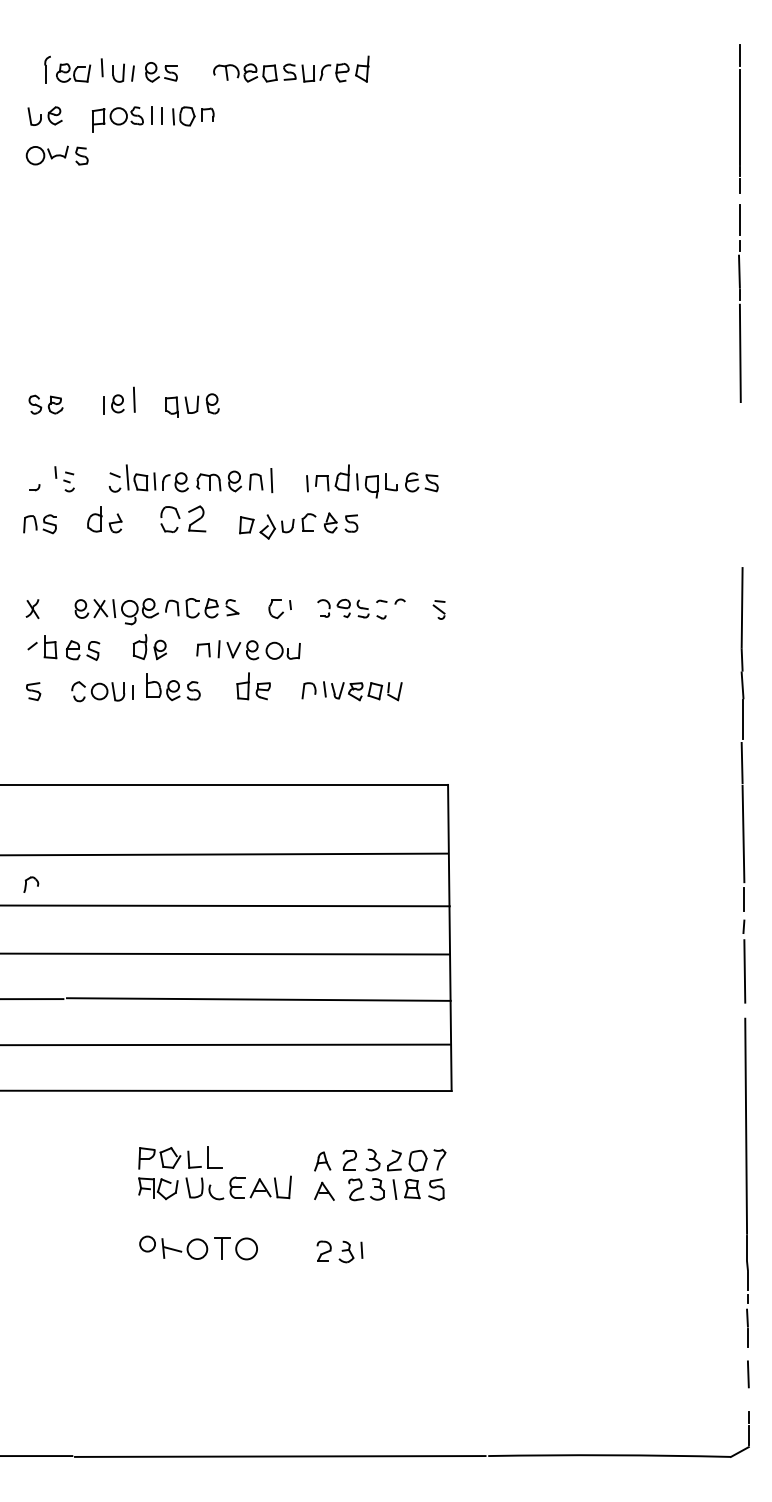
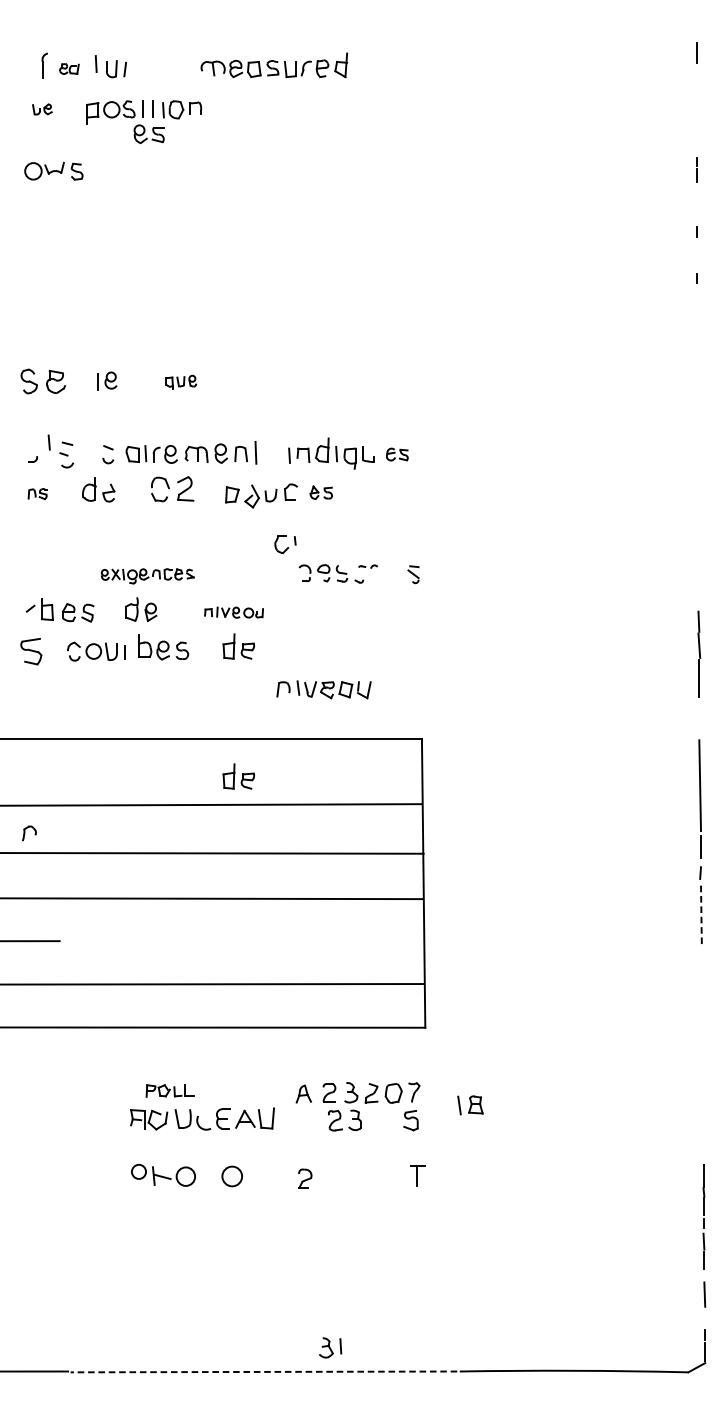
part: (73, 72) -> (69, 68), size x0.6
part: (161, 72) -> (149, 134), moved
part: (44, 115) -> (41, 108), size x0.6
line: (739, 117) -> (696, 110), removed
part: (56, 155) -> (53, 171), moved
line: (739, 219) -> (696, 206), removed
line: (739, 271) -> (696, 255), removed
line: (739, 353) -> (696, 333), removed
line: (134, 399) -> (126, 376), removed
part: (45, 404) -> (42, 381), size x1.4
part: (192, 405) -> (181, 382), size x0.6
line: (127, 477) -> (120, 449), removed
part: (64, 479) -> (60, 451), size x1.4
part: (421, 482) -> (396, 454), size x0.7
part: (341, 522) -> (321, 492), size x0.7
part: (39, 524) -> (37, 494), size x0.6
part: (390, 601) -> (367, 566), size x0.7
line: (741, 607) -> (698, 572), removed
part: (32, 609) -> (30, 574), removed
part: (279, 609) -> (284, 545), moved
part: (156, 611) -> (147, 576), size x0.6
part: (248, 650) -> (234, 612), size x0.6
part: (33, 691) -> (31, 651), size x1.6
part: (351, 691) -> (323, 690), moved
line: (741, 762) -> (698, 718), removed
part: (253, 824) -> (238, 776), added
line: (744, 971) -> (701, 915), solid -> dashed
line: (258, 999) -> (243, 941), removed
line: (746, 1125) -> (703, 1060), removed
part: (180, 1157) -> (169, 1090), size x0.6
part: (406, 1189) -> (470, 1105), moved
part: (324, 1190) -> (305, 1121), removed
part: (222, 1248) -> (417, 1176), moved
part: (350, 1251) -> (330, 1347), moved
line: (279, 1456) -> (263, 1371), solid -> dashed

